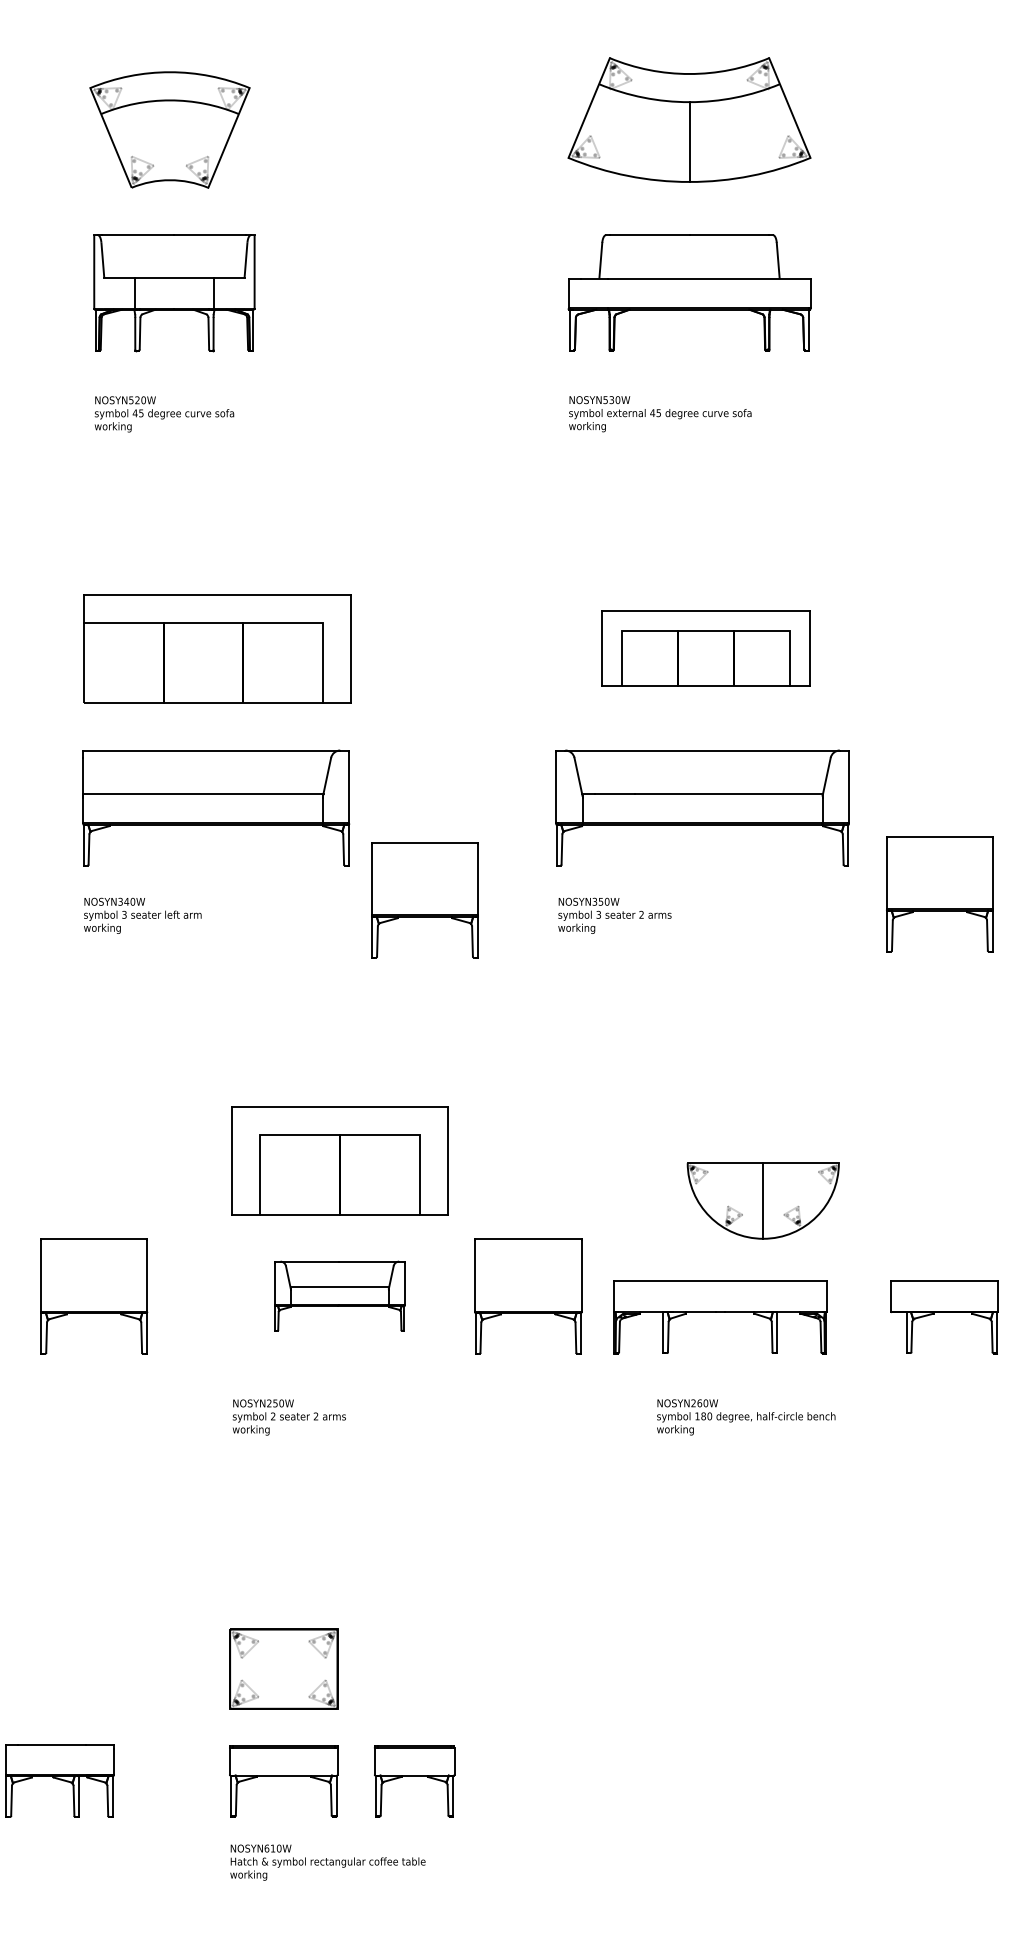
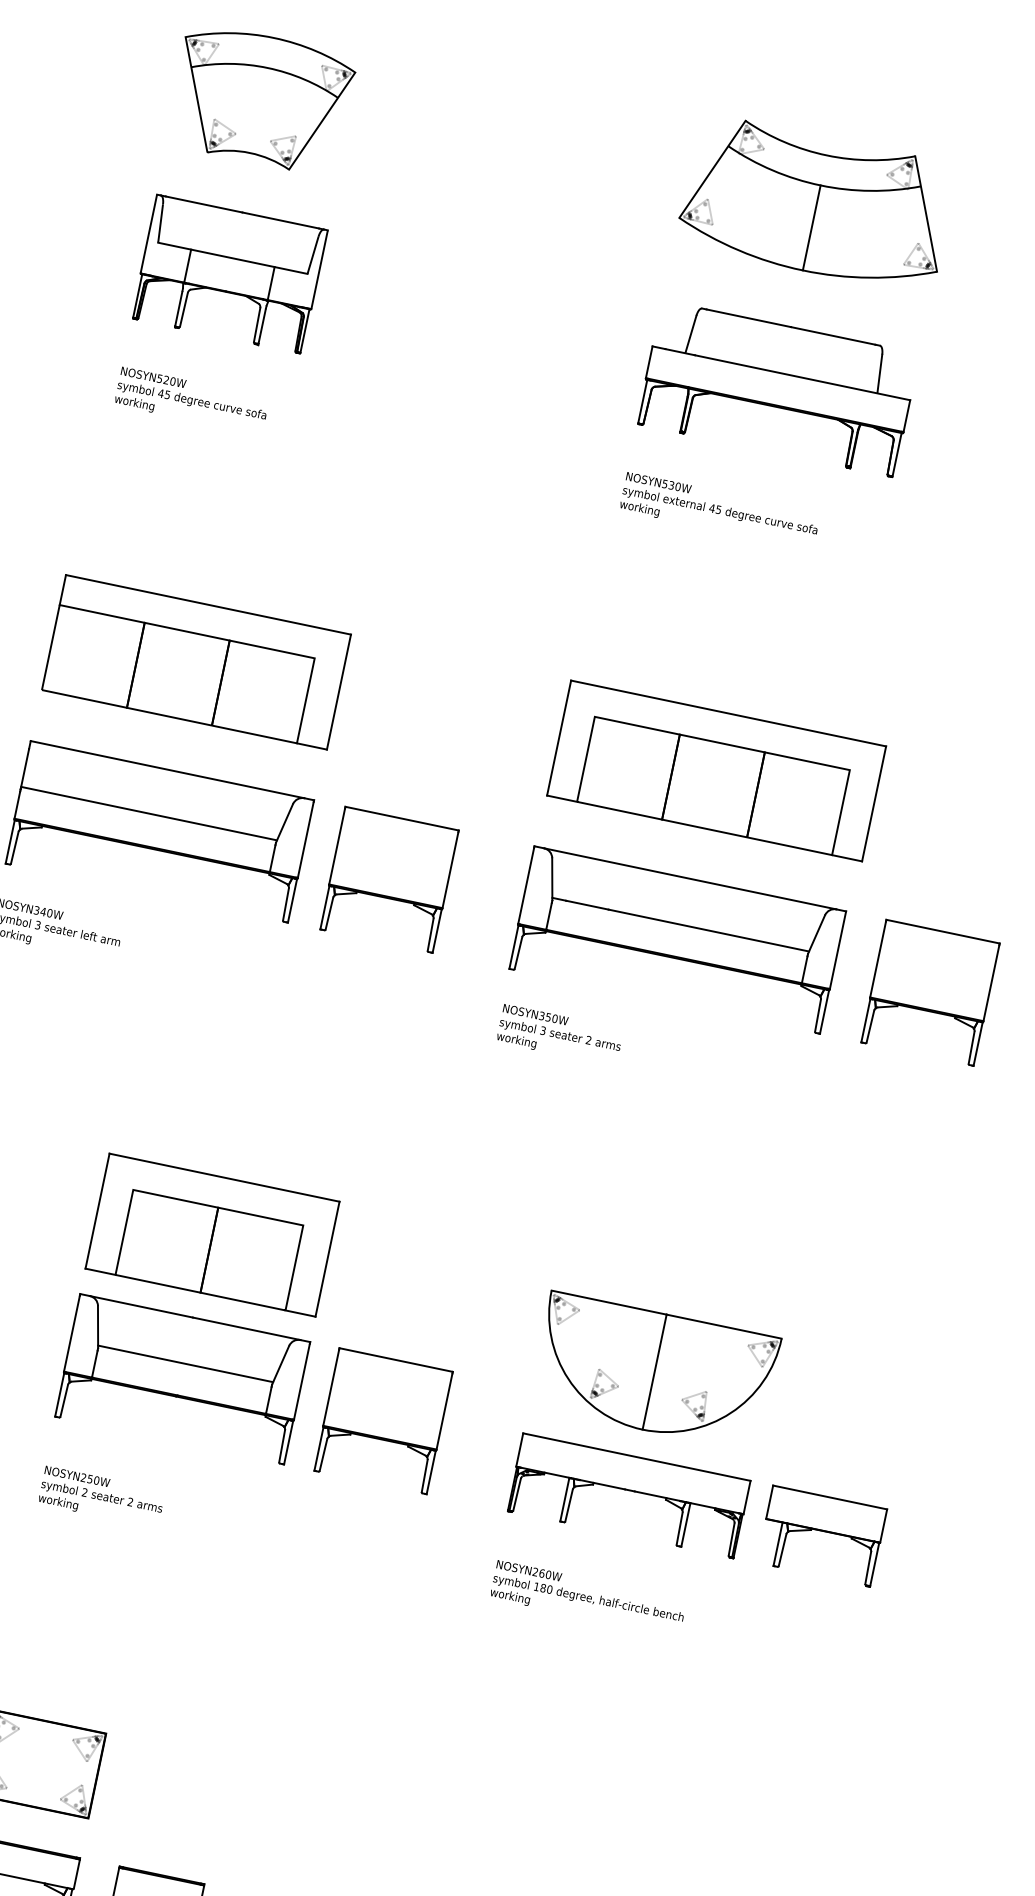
part: (705, 648) -> (716, 770), size x1.43
part: (939, 894) -> (929, 993), moved
part: (424, 900) -> (388, 880), moved
part: (763, 1200) -> (655, 1371), size x1.43
part: (339, 1295) -> (182, 1378), size x1.67
part: (720, 1317) -> (629, 1496), moved

